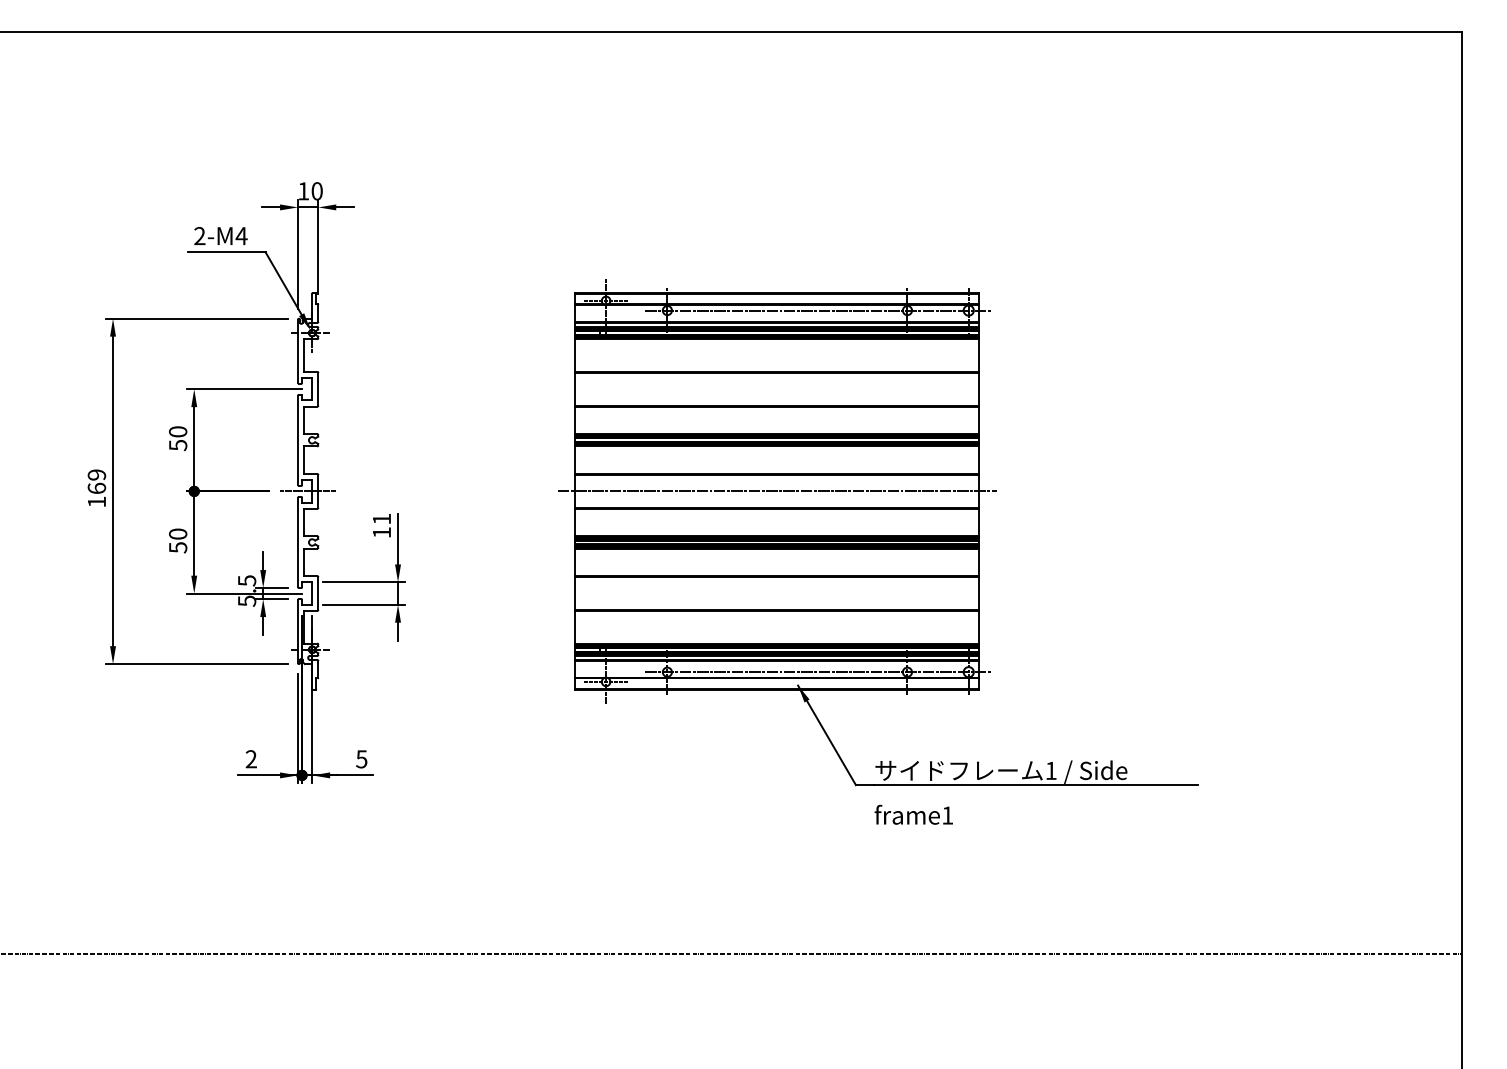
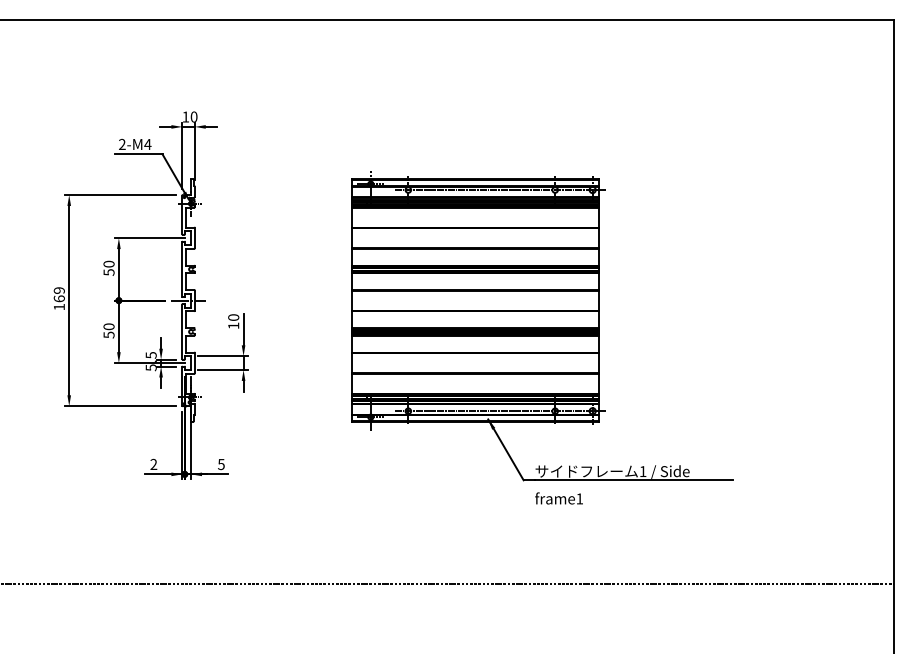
line: (777, 491) -> (475, 300), removed
text: (381, 518) -> (233, 317), 11 -> 10

